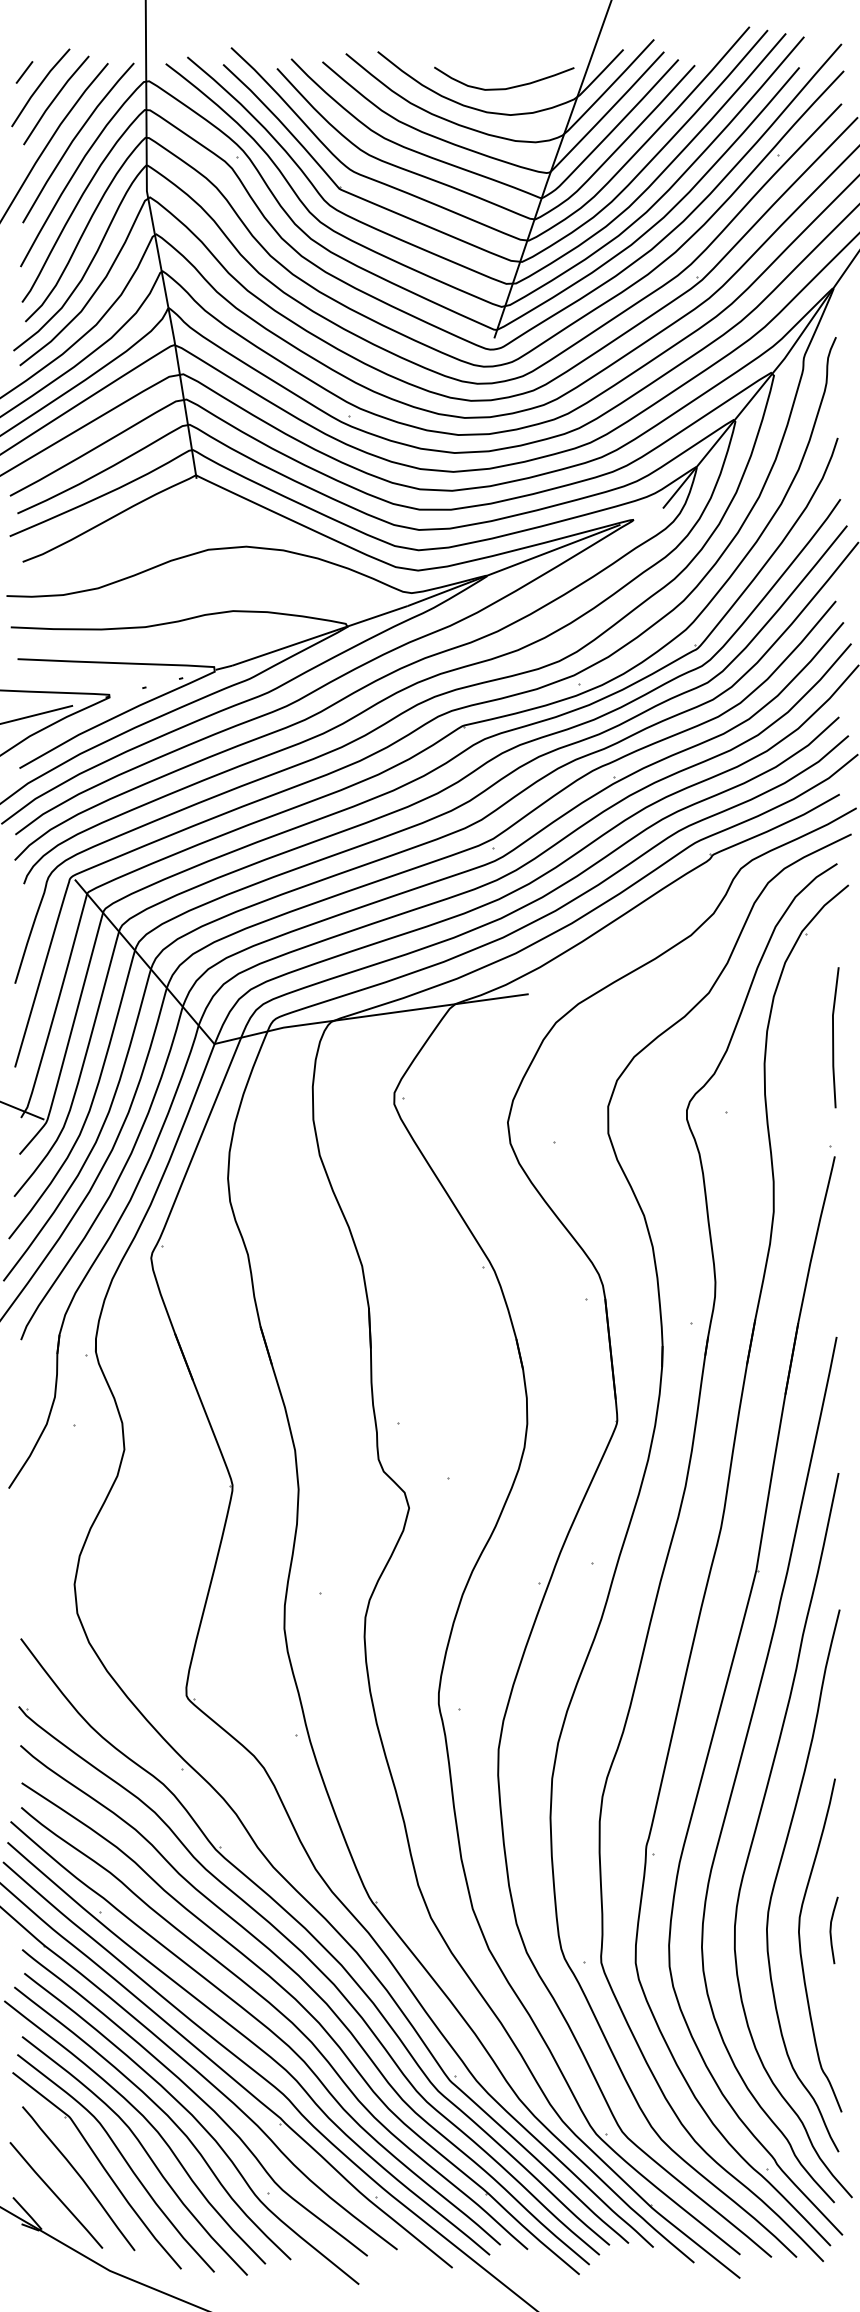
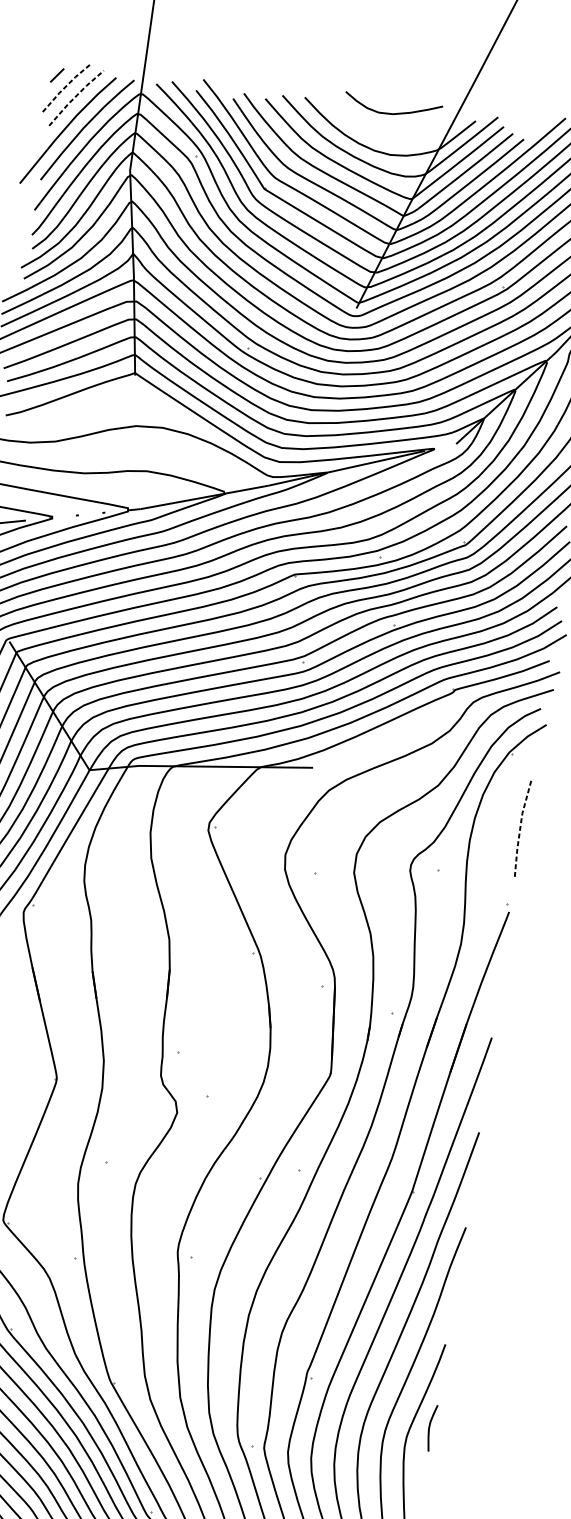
line: (39, 86) -> (66, 86), solid -> dashed
curve: (507, 87) -> (394, 113), moved
line: (54, 99) -> (75, 97), solid -> dashed
line: (833, 1038) -> (520, 829), solid -> dashed
curve: (831, 1930) -> (429, 1427), moved

